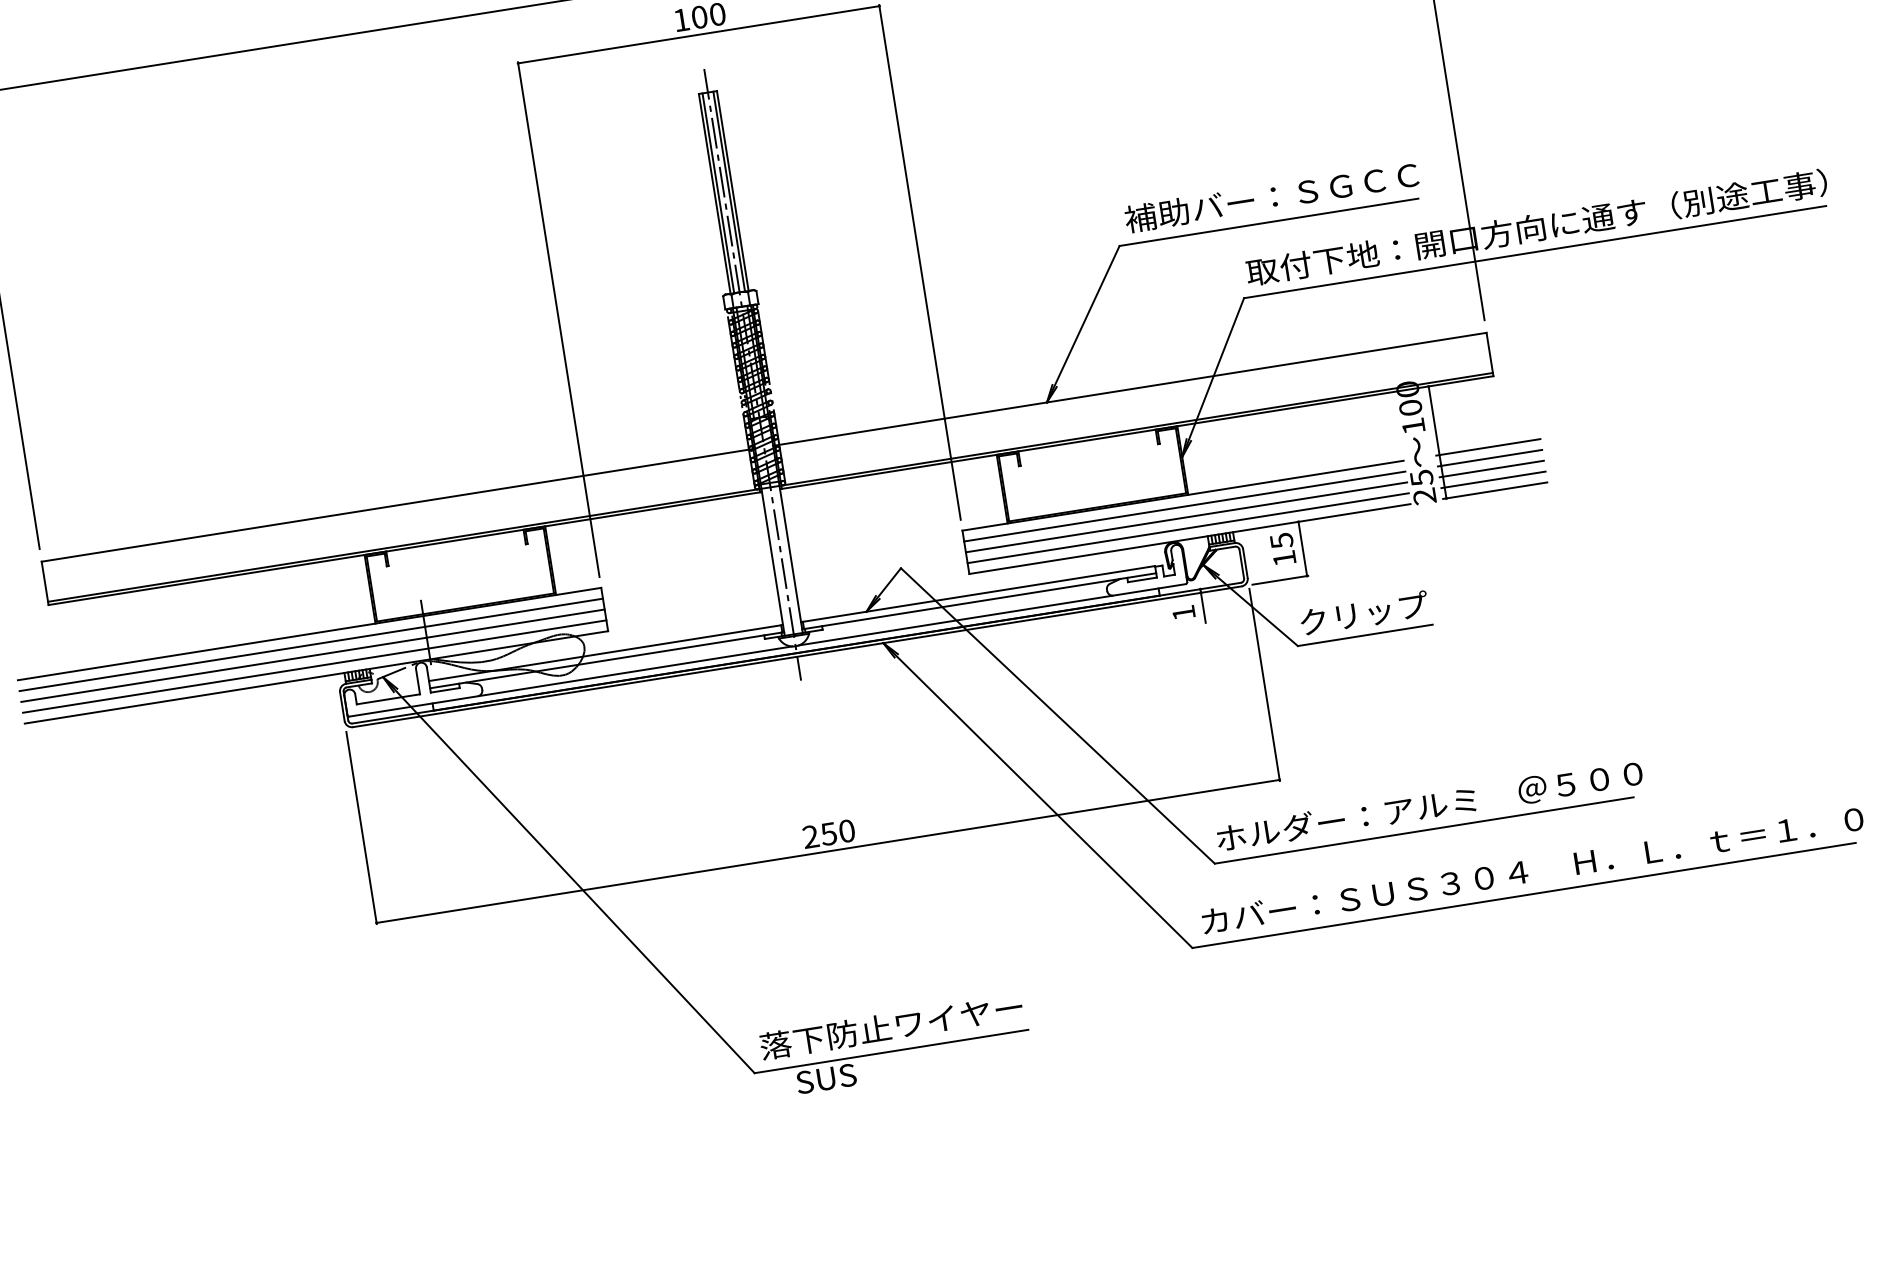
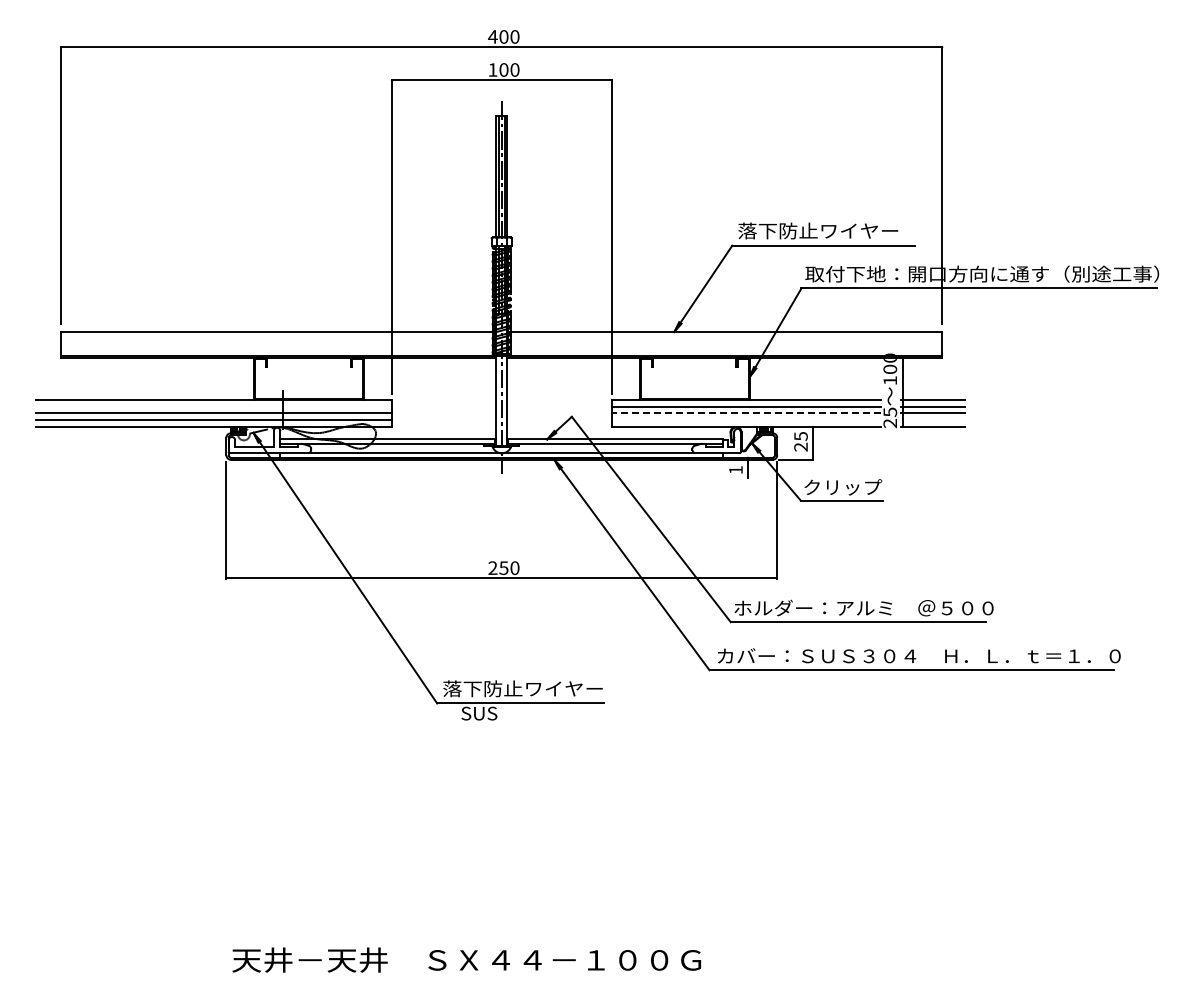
text: (1271, 196) -> (827, 230), 補助バー：ＳＧＣＣ -> 落下防止ワイヤー
line: (1493, 480) -> (932, 420), removed
line: (1186, 517) -> (746, 413), solid -> dashed
line: (1188, 528) -> (746, 420), removed
text: (1283, 557) -> (800, 446), 15 -> 25
line: (310, 644) -> (213, 406), removed

